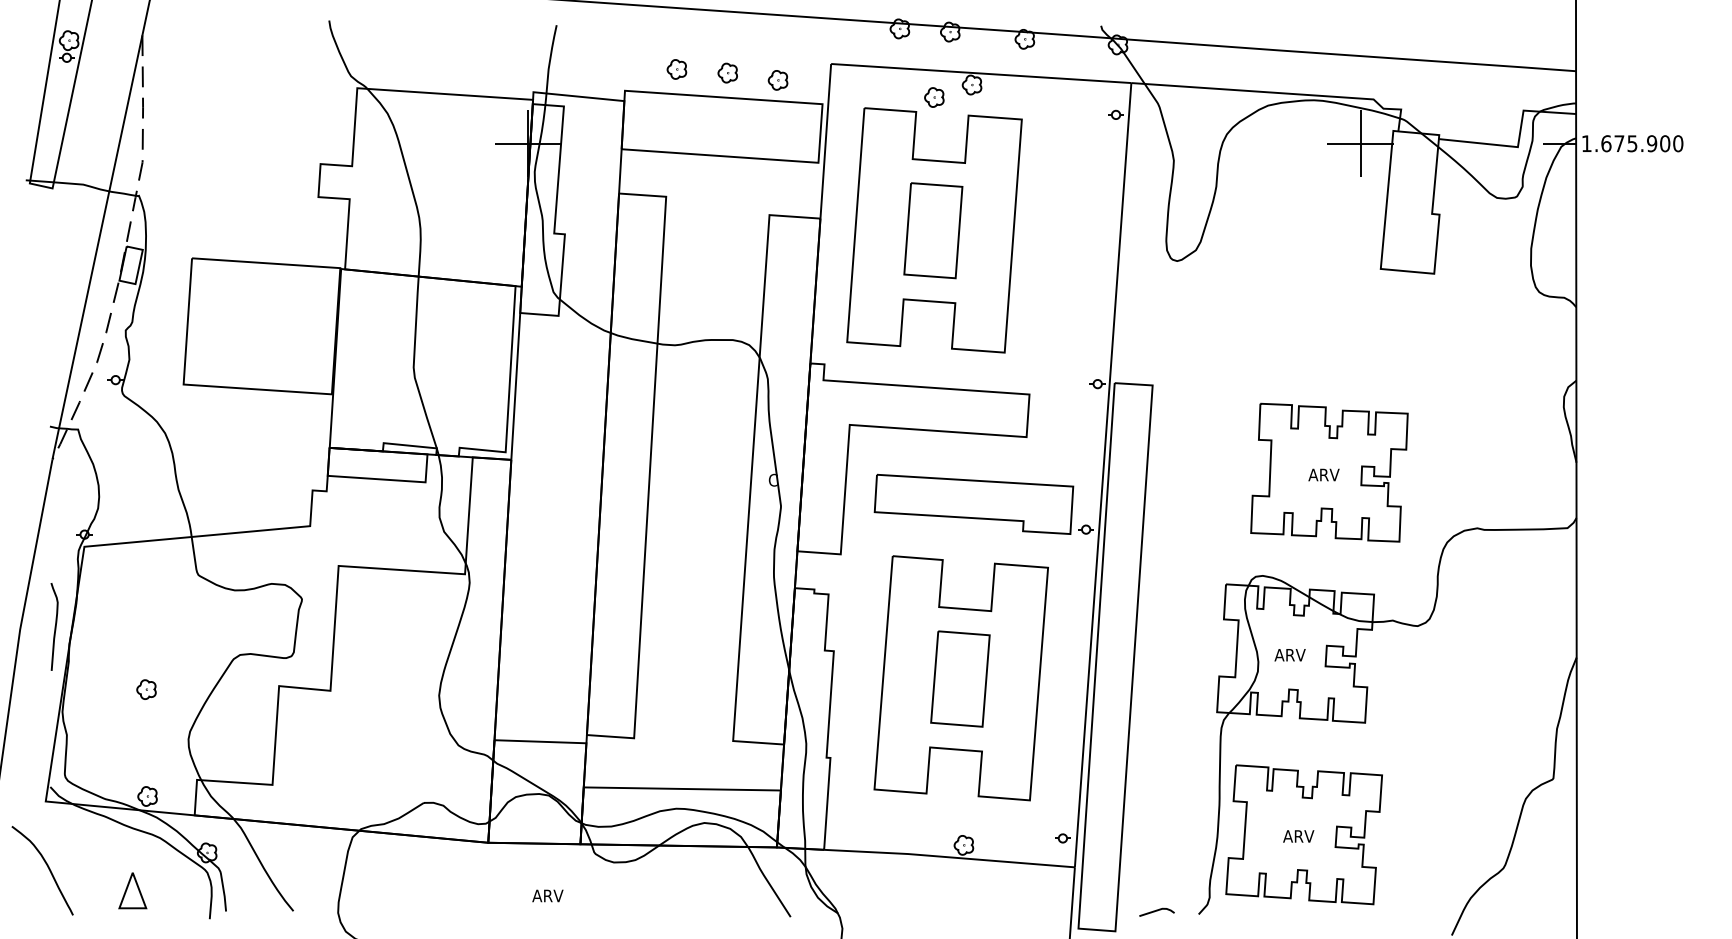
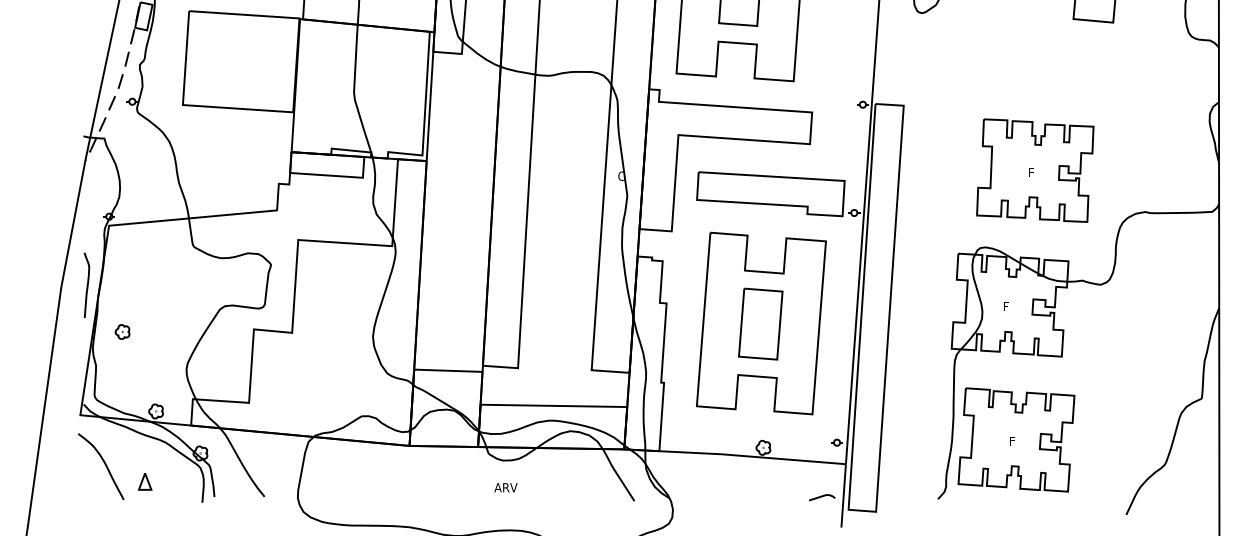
text: (1323, 474) -> (1030, 171), ARV -> F
text: (1289, 655) -> (1005, 306), ARV -> F
part: (146, 689) -> (122, 331), moved
text: (1298, 836) -> (1012, 441), ARV -> F
curve: (47, 867) -> (104, 464), moved
part: (132, 890) -> (144, 481), size x0.62
text: (547, 895) -> (505, 487), moved
line: (1156, 911) -> (821, 497), moved

